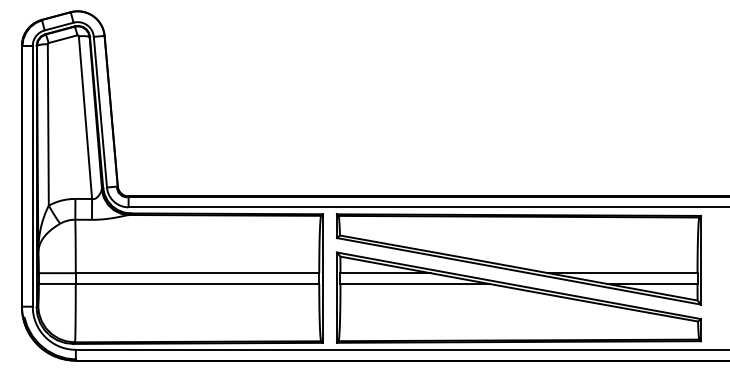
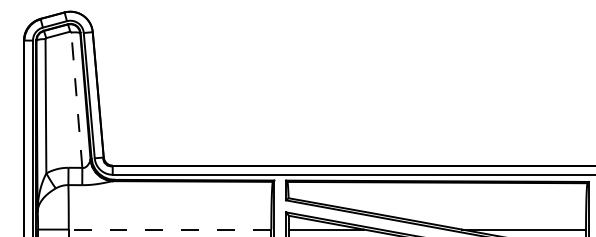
line: (85, 117) -> (76, 100), solid -> dashed
line: (197, 273) -> (170, 229), solid -> dashed

